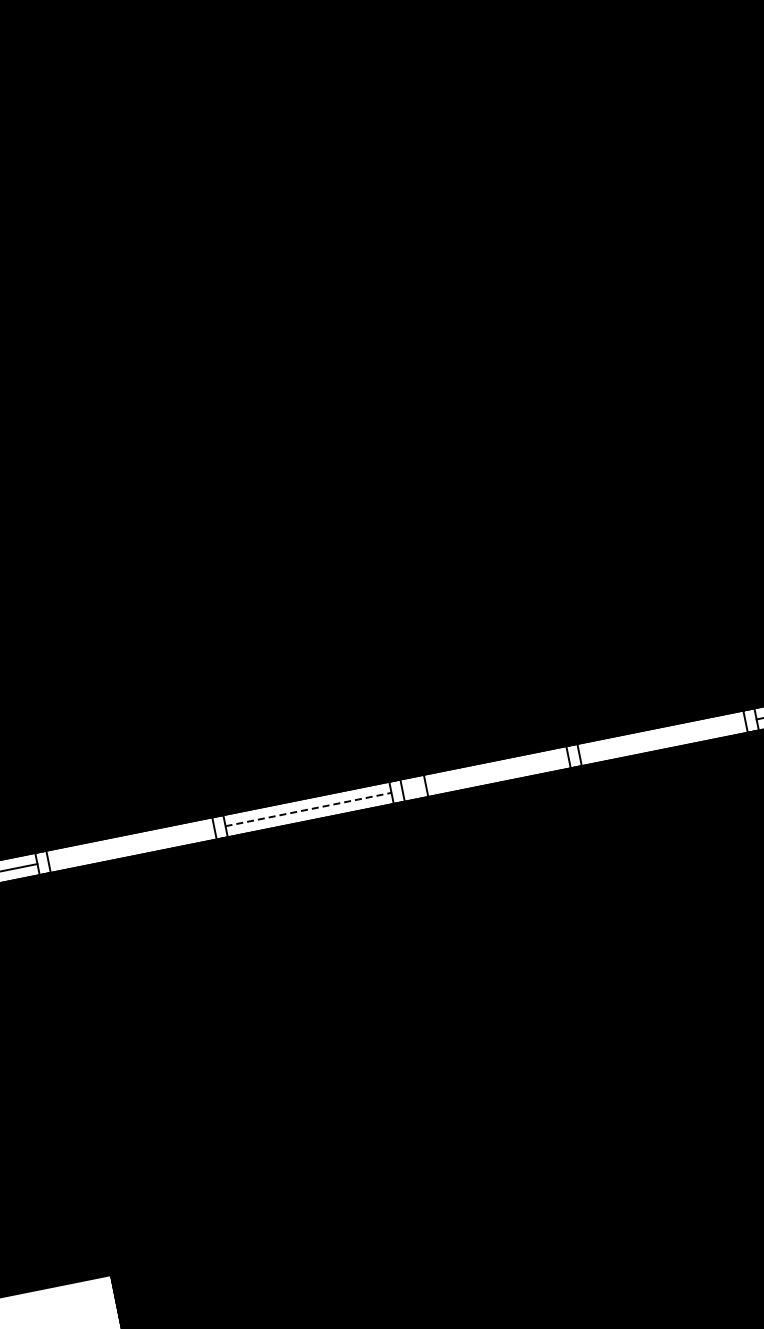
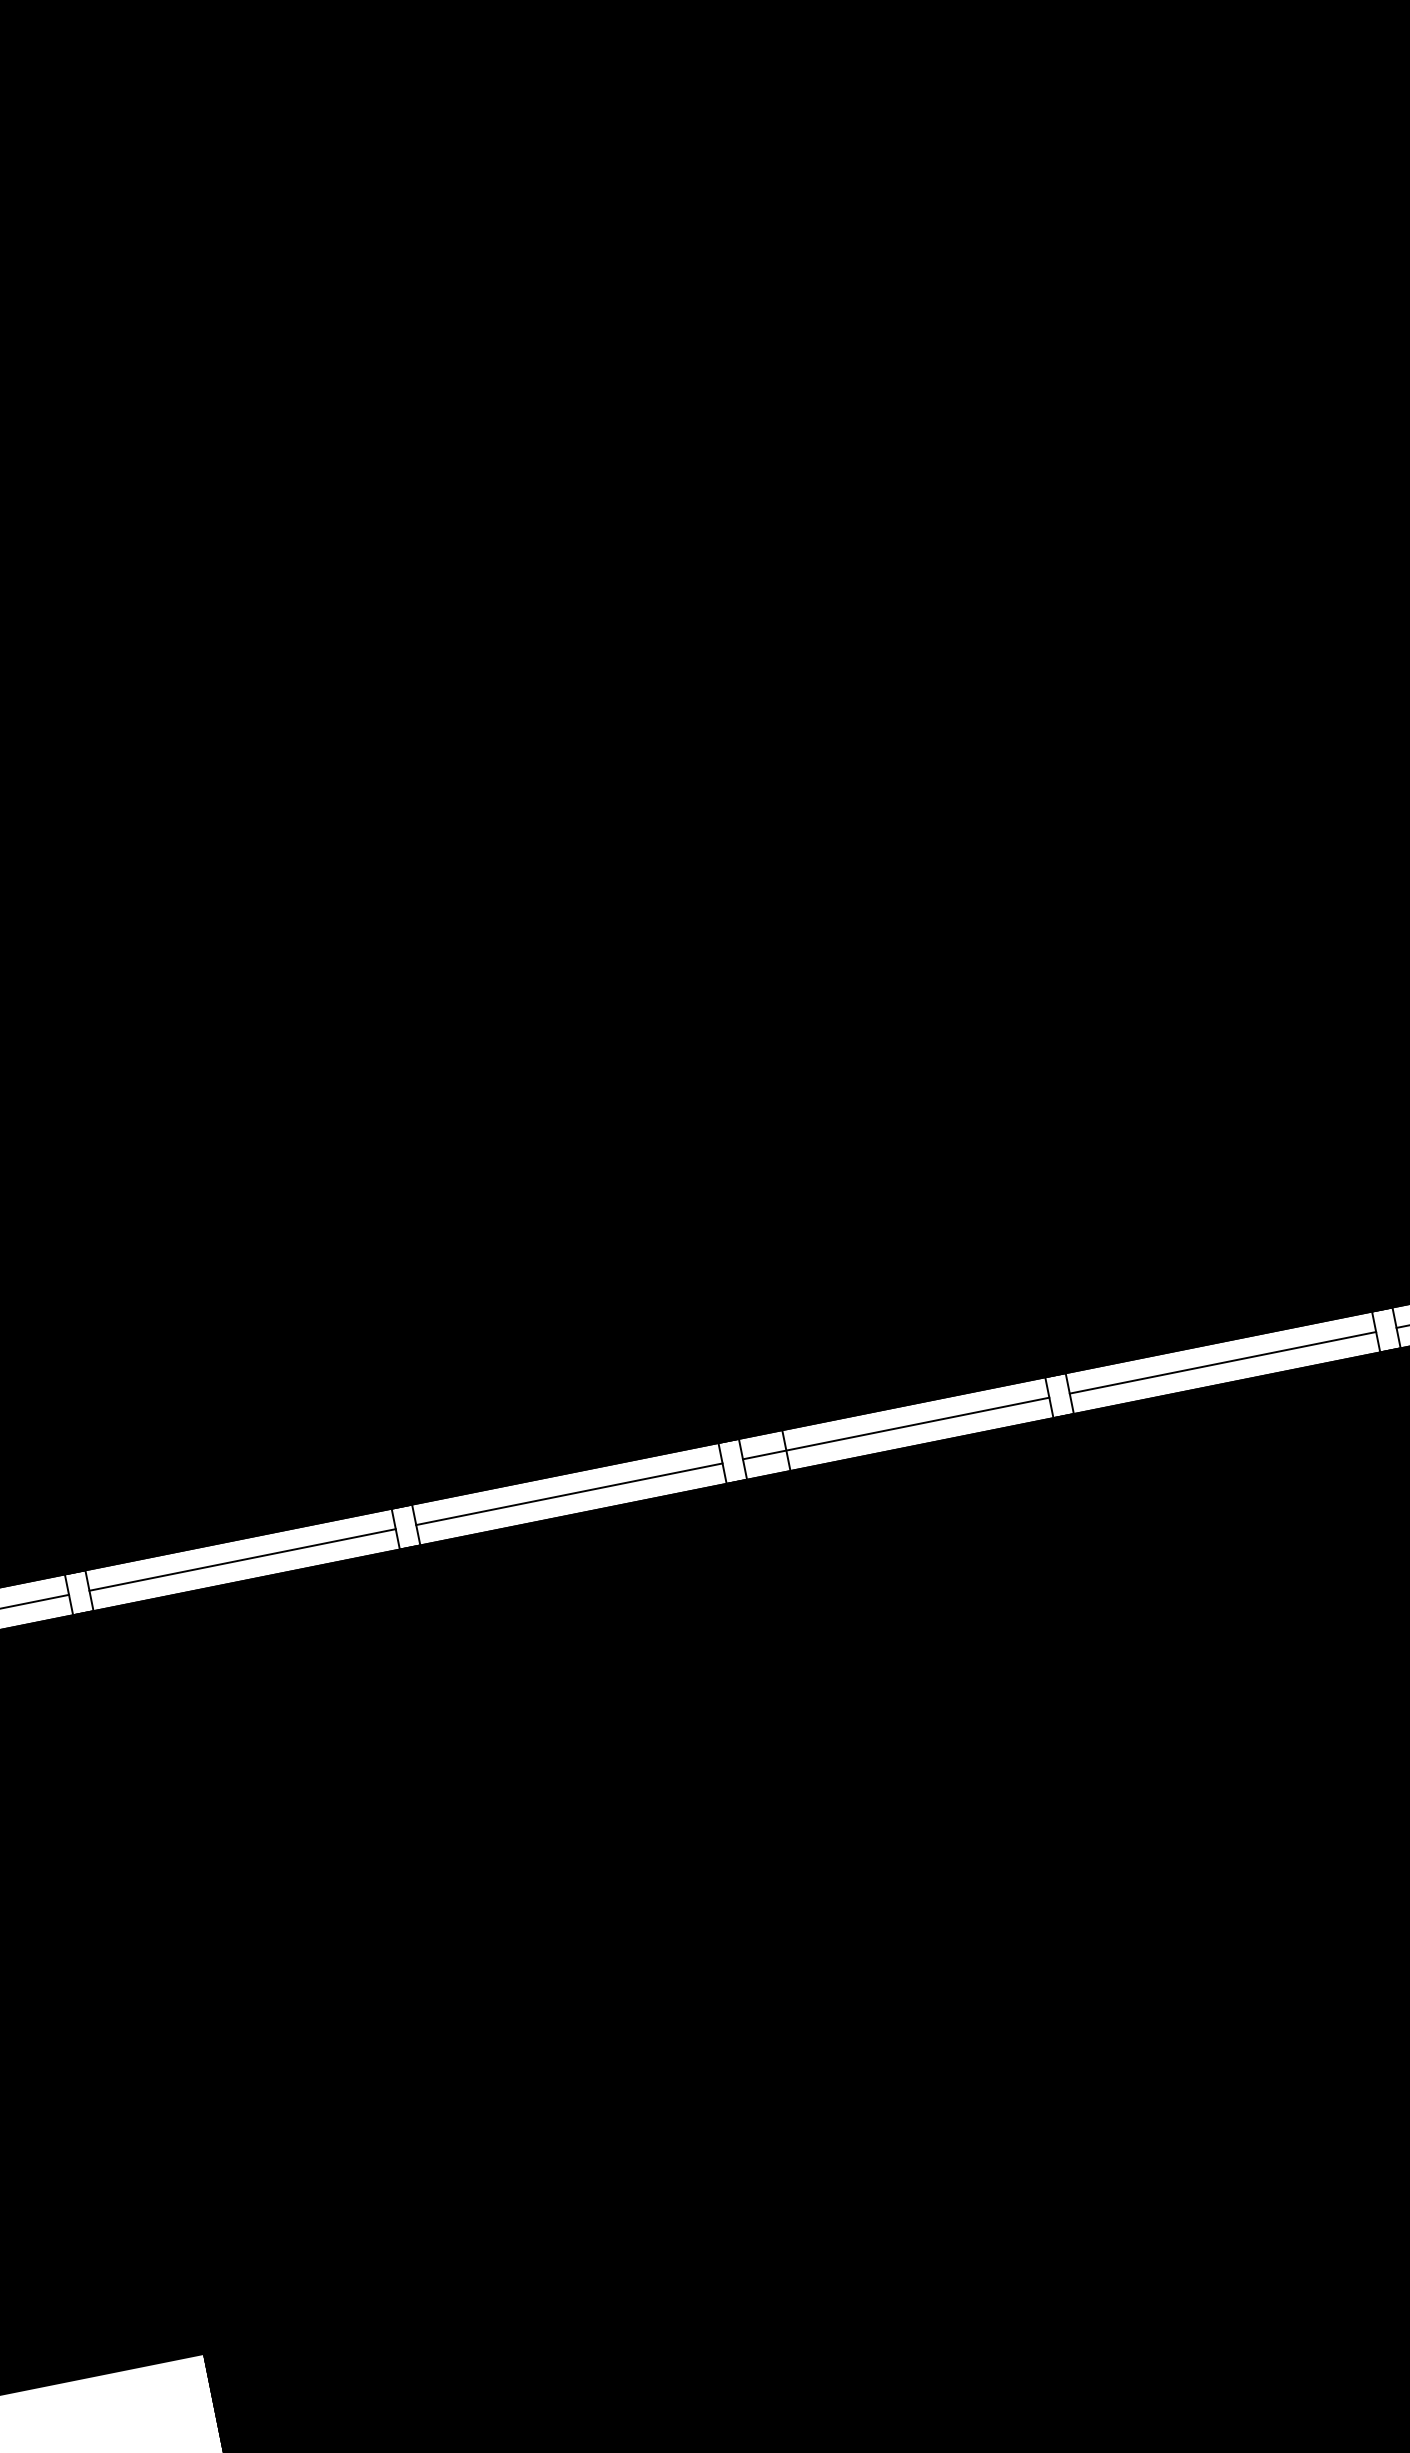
line: (662, 738) -> (1222, 1363), added
line: (485, 773) -> (896, 1427), added
line: (308, 809) -> (569, 1494), dashed -> solid
line: (131, 844) -> (242, 1558), added

